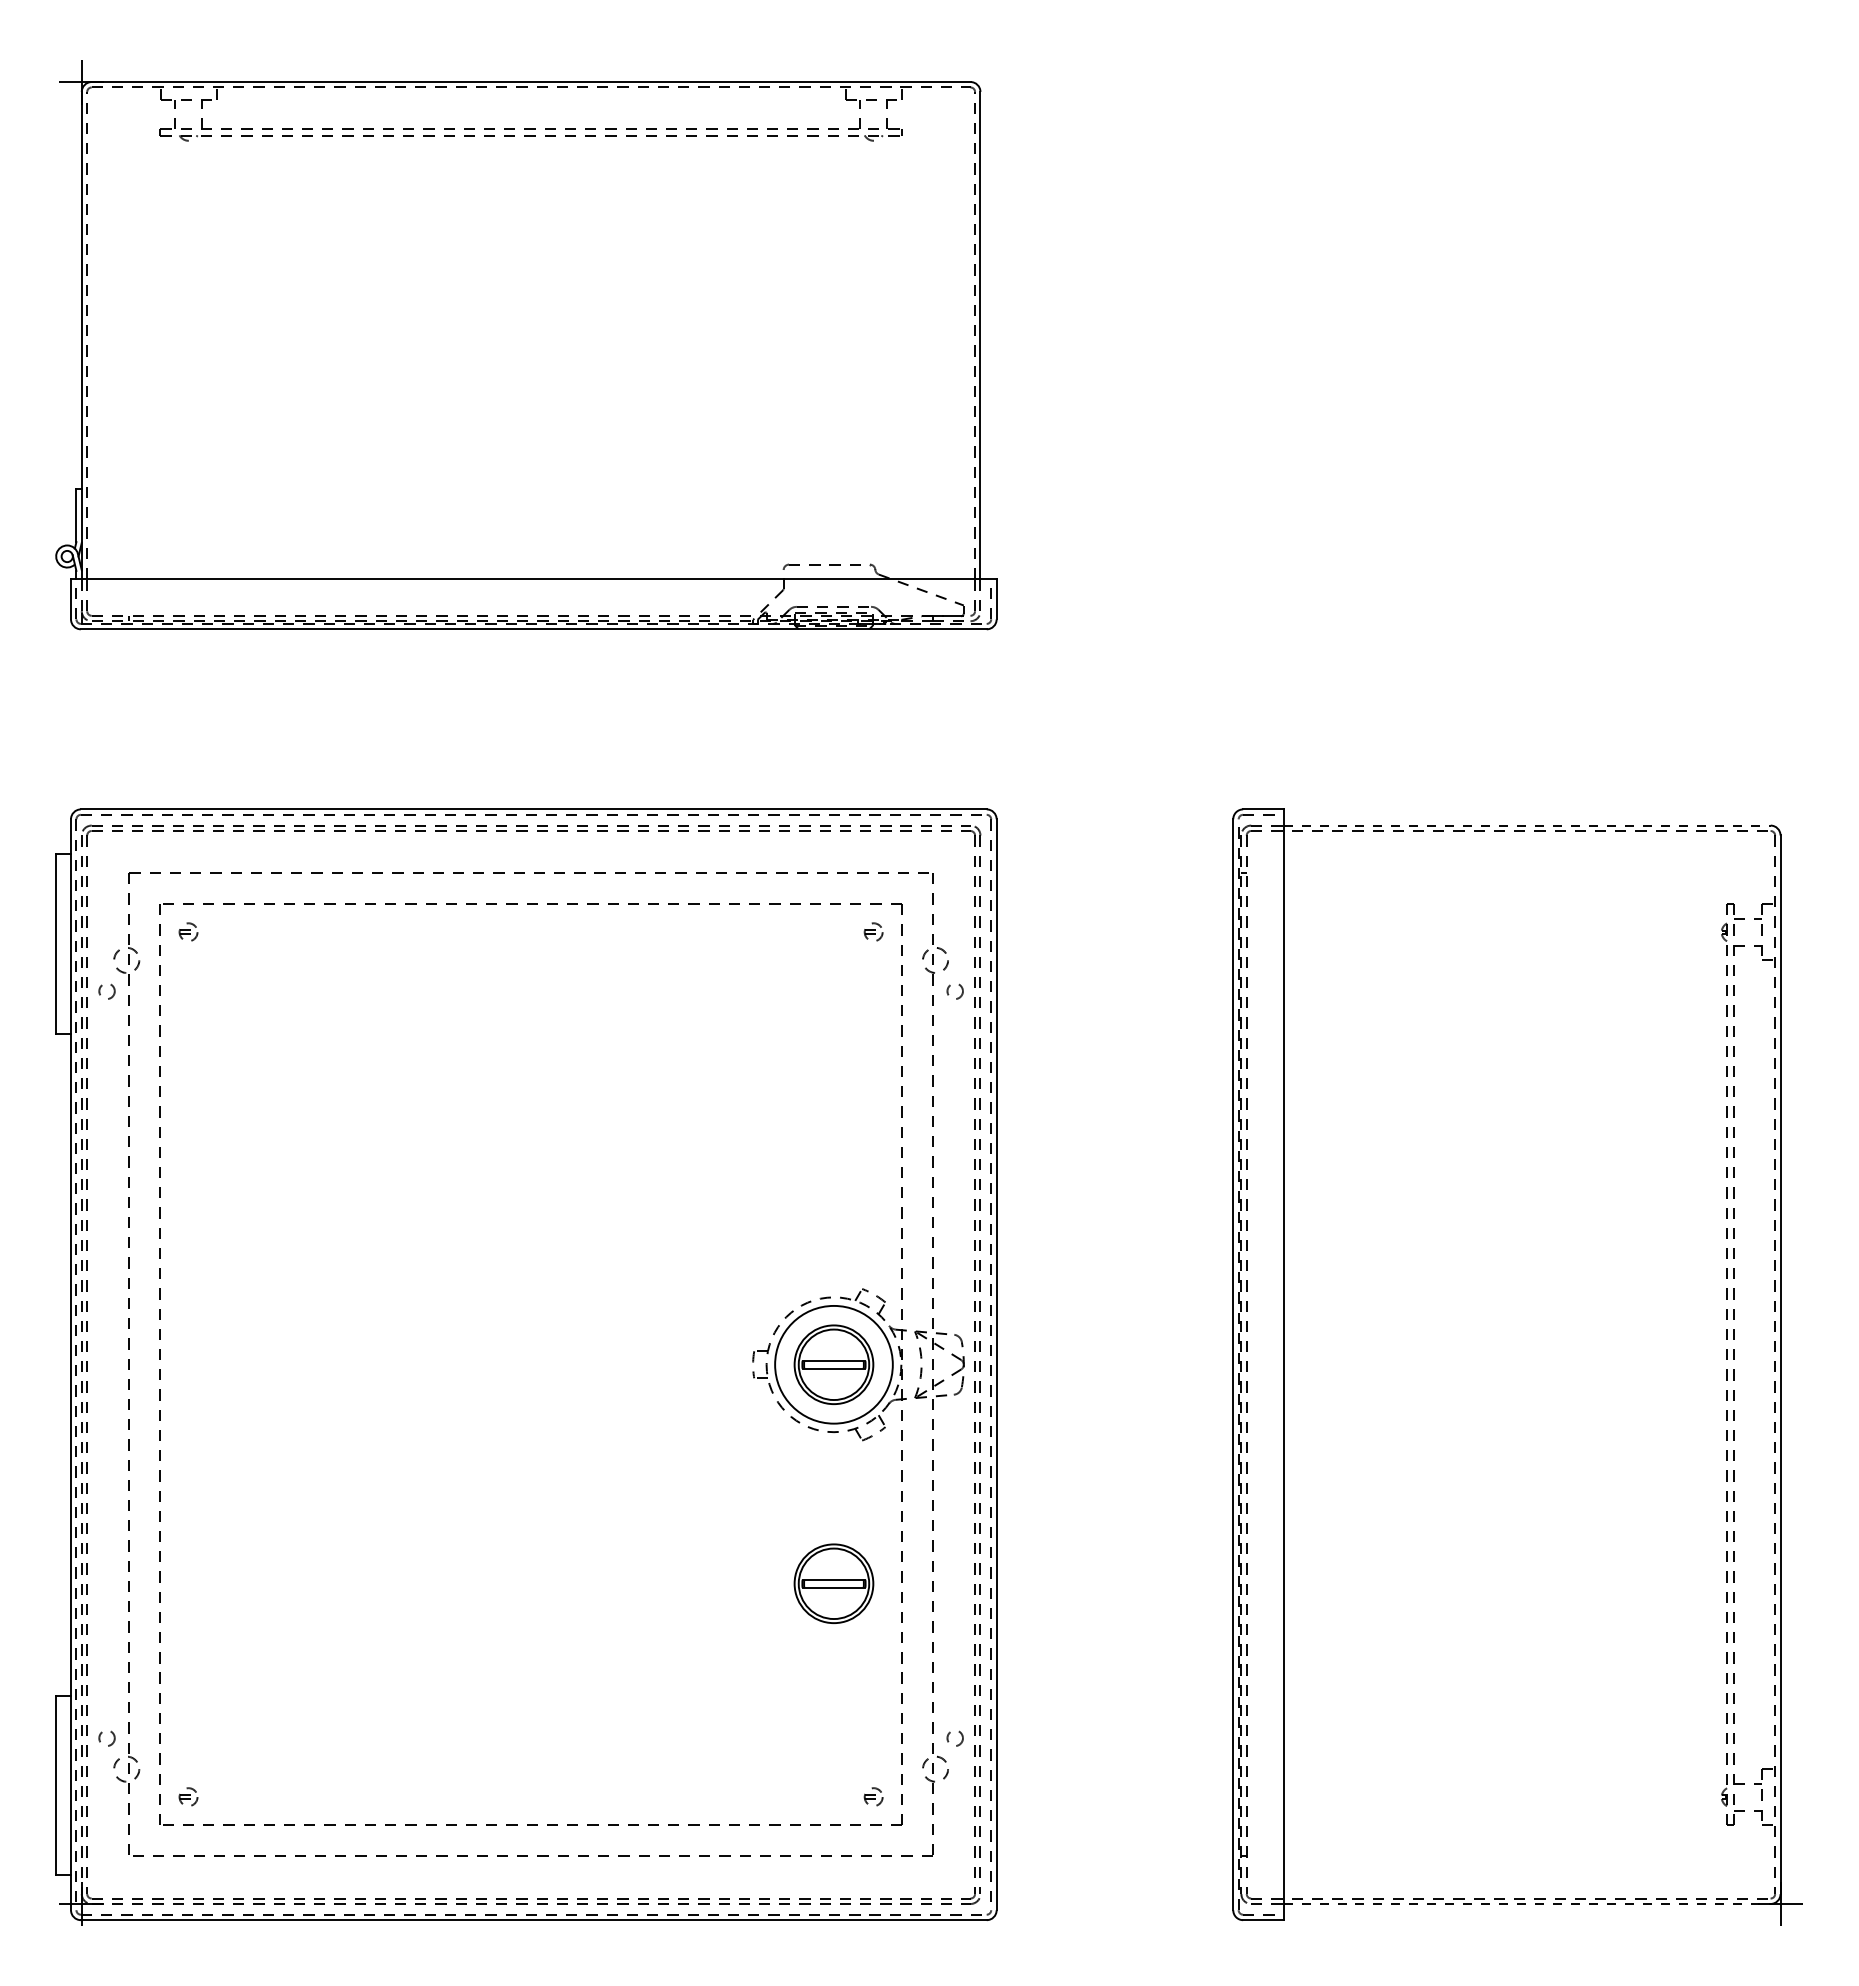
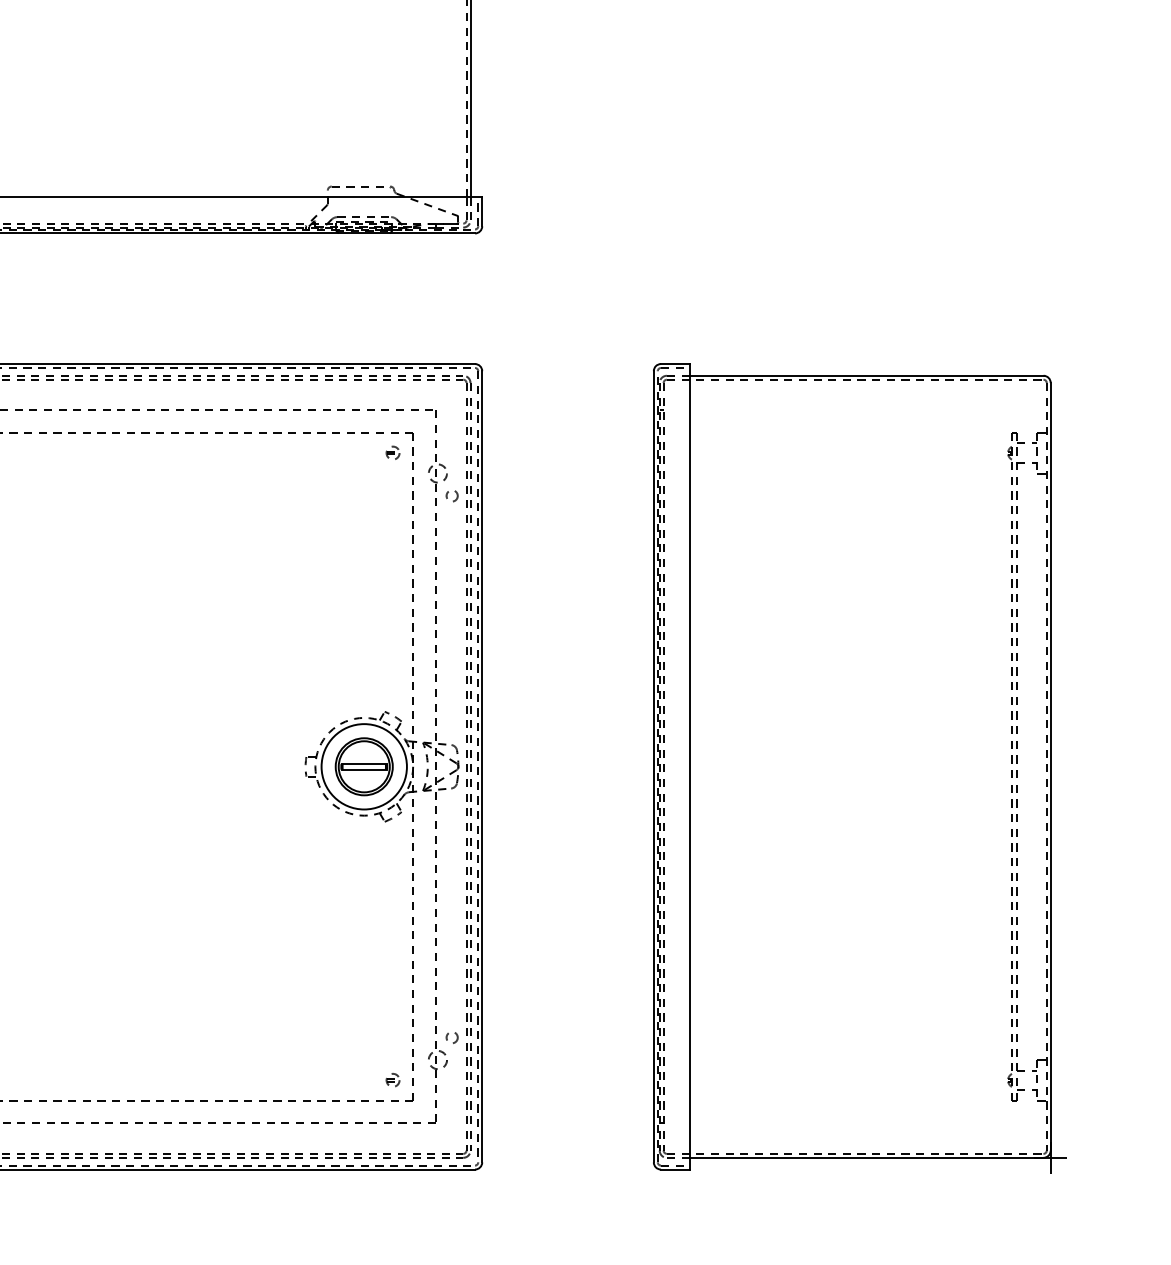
line: (1527, 825) -> (867, 375), dashed -> solid
part: (833, 1583) -> (363, 925), removed
line: (1527, 1903) -> (867, 1157), dashed -> solid

